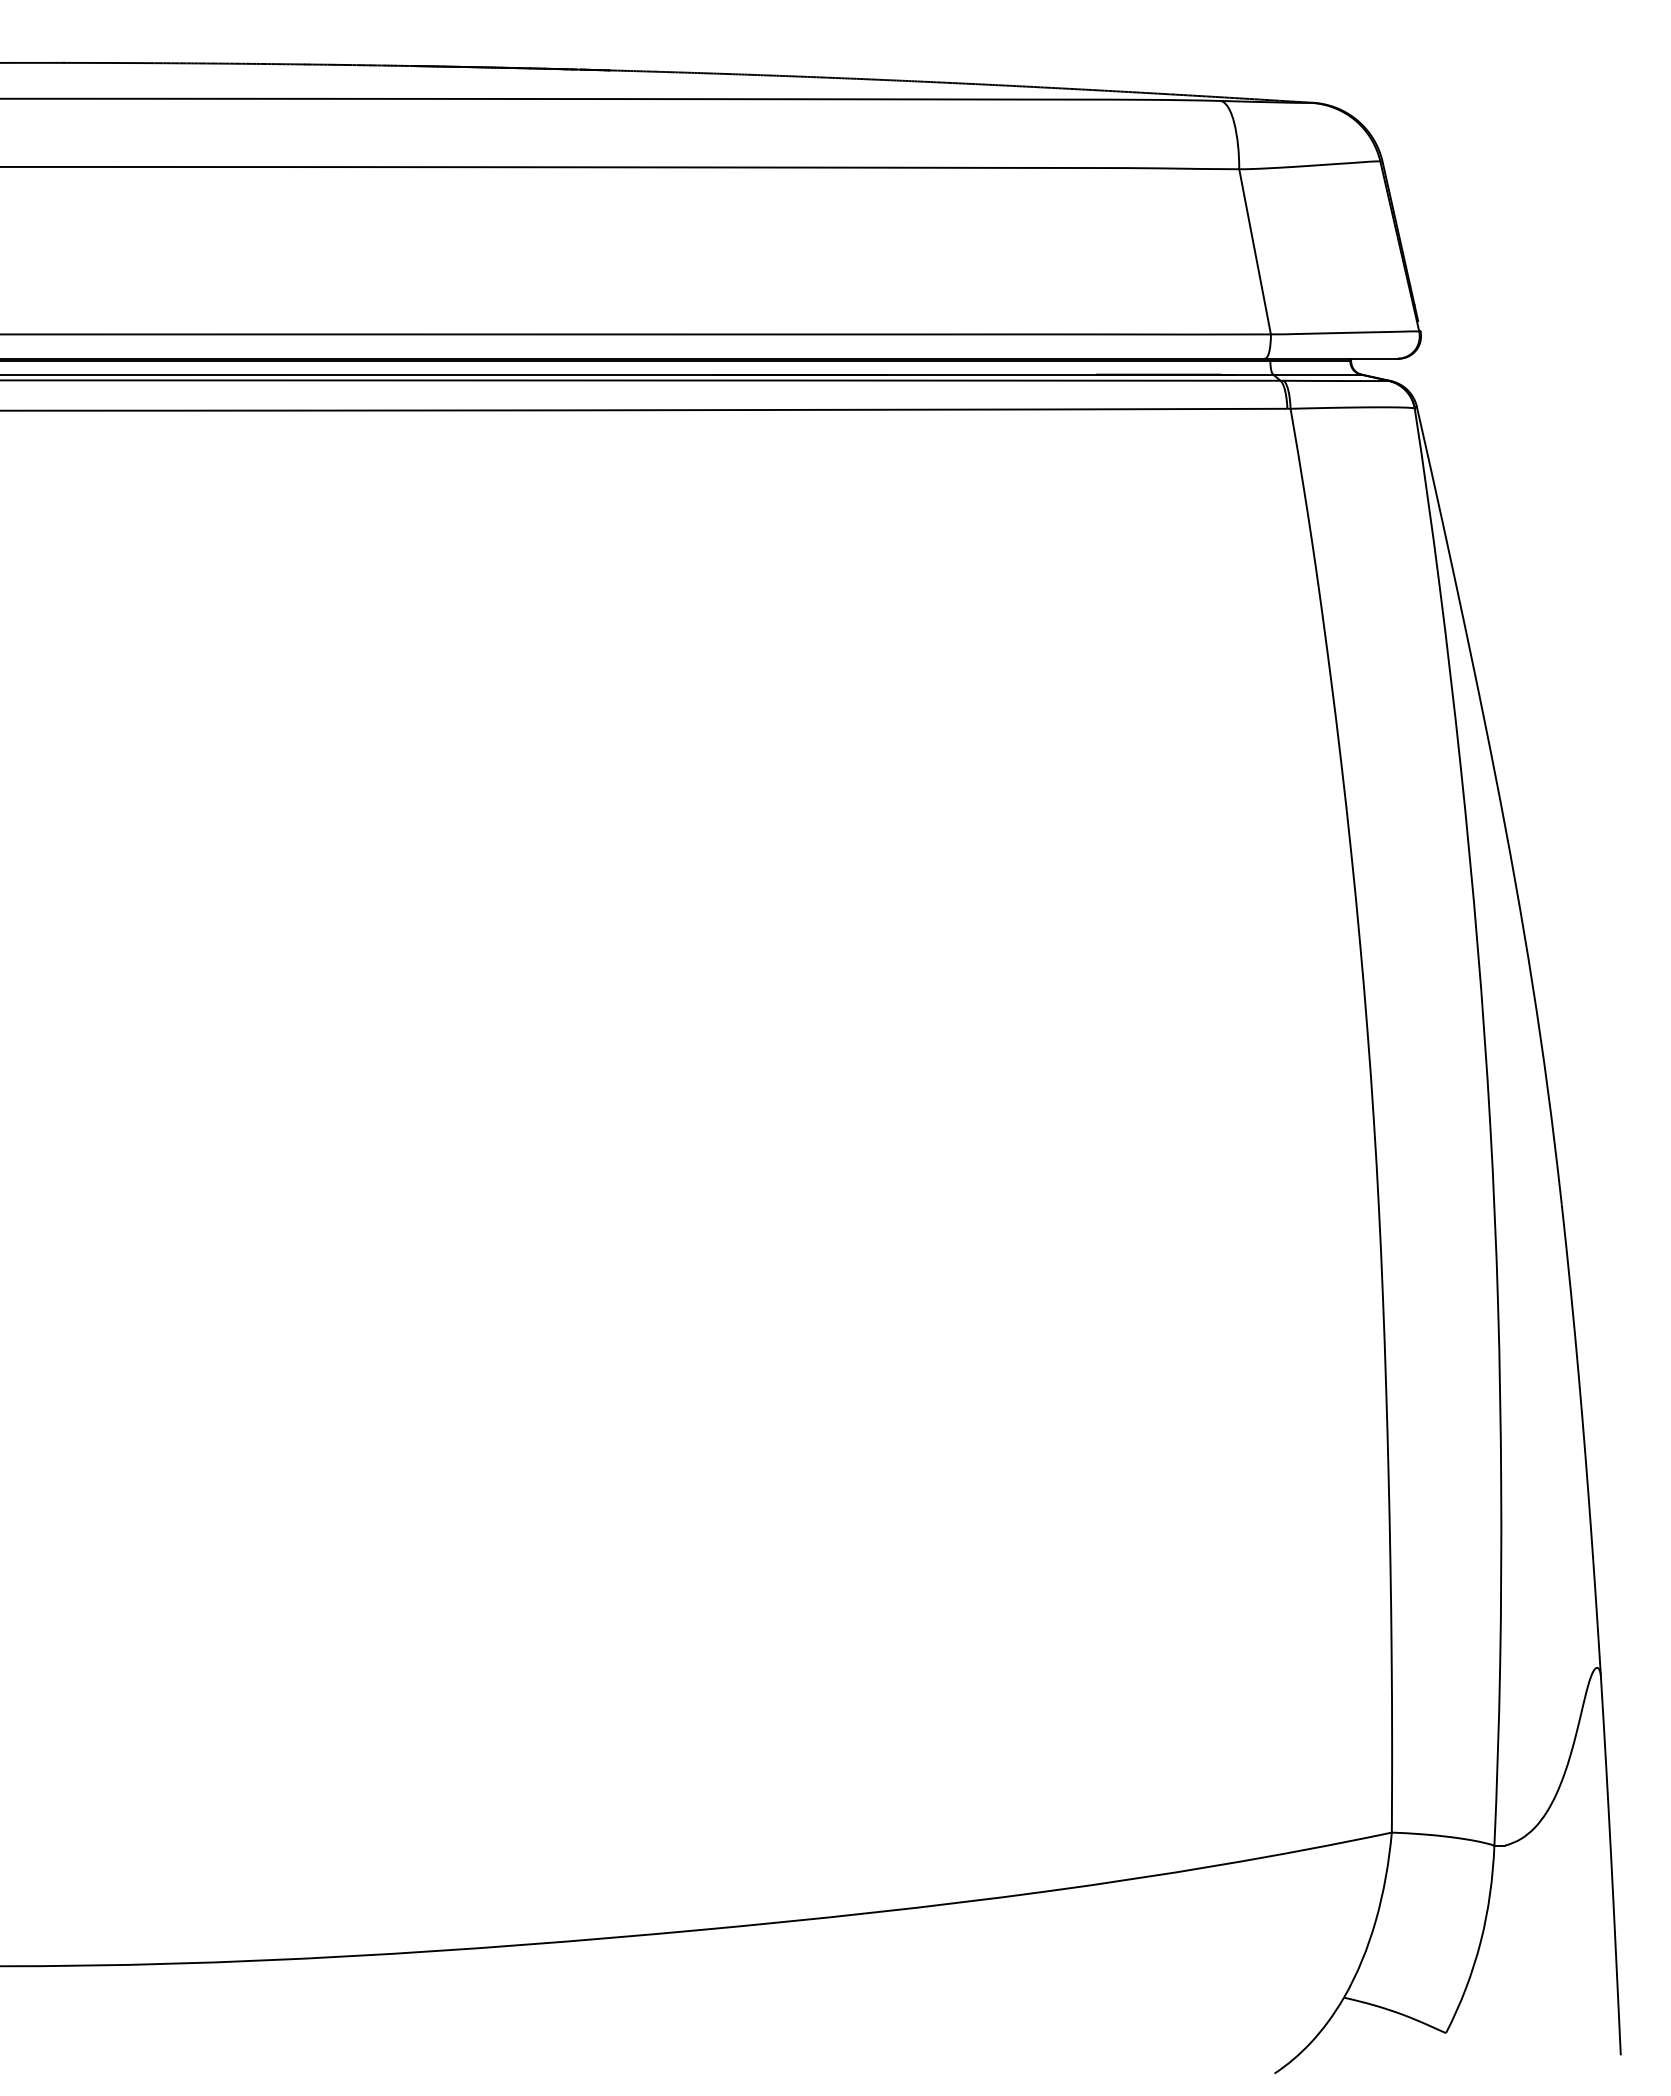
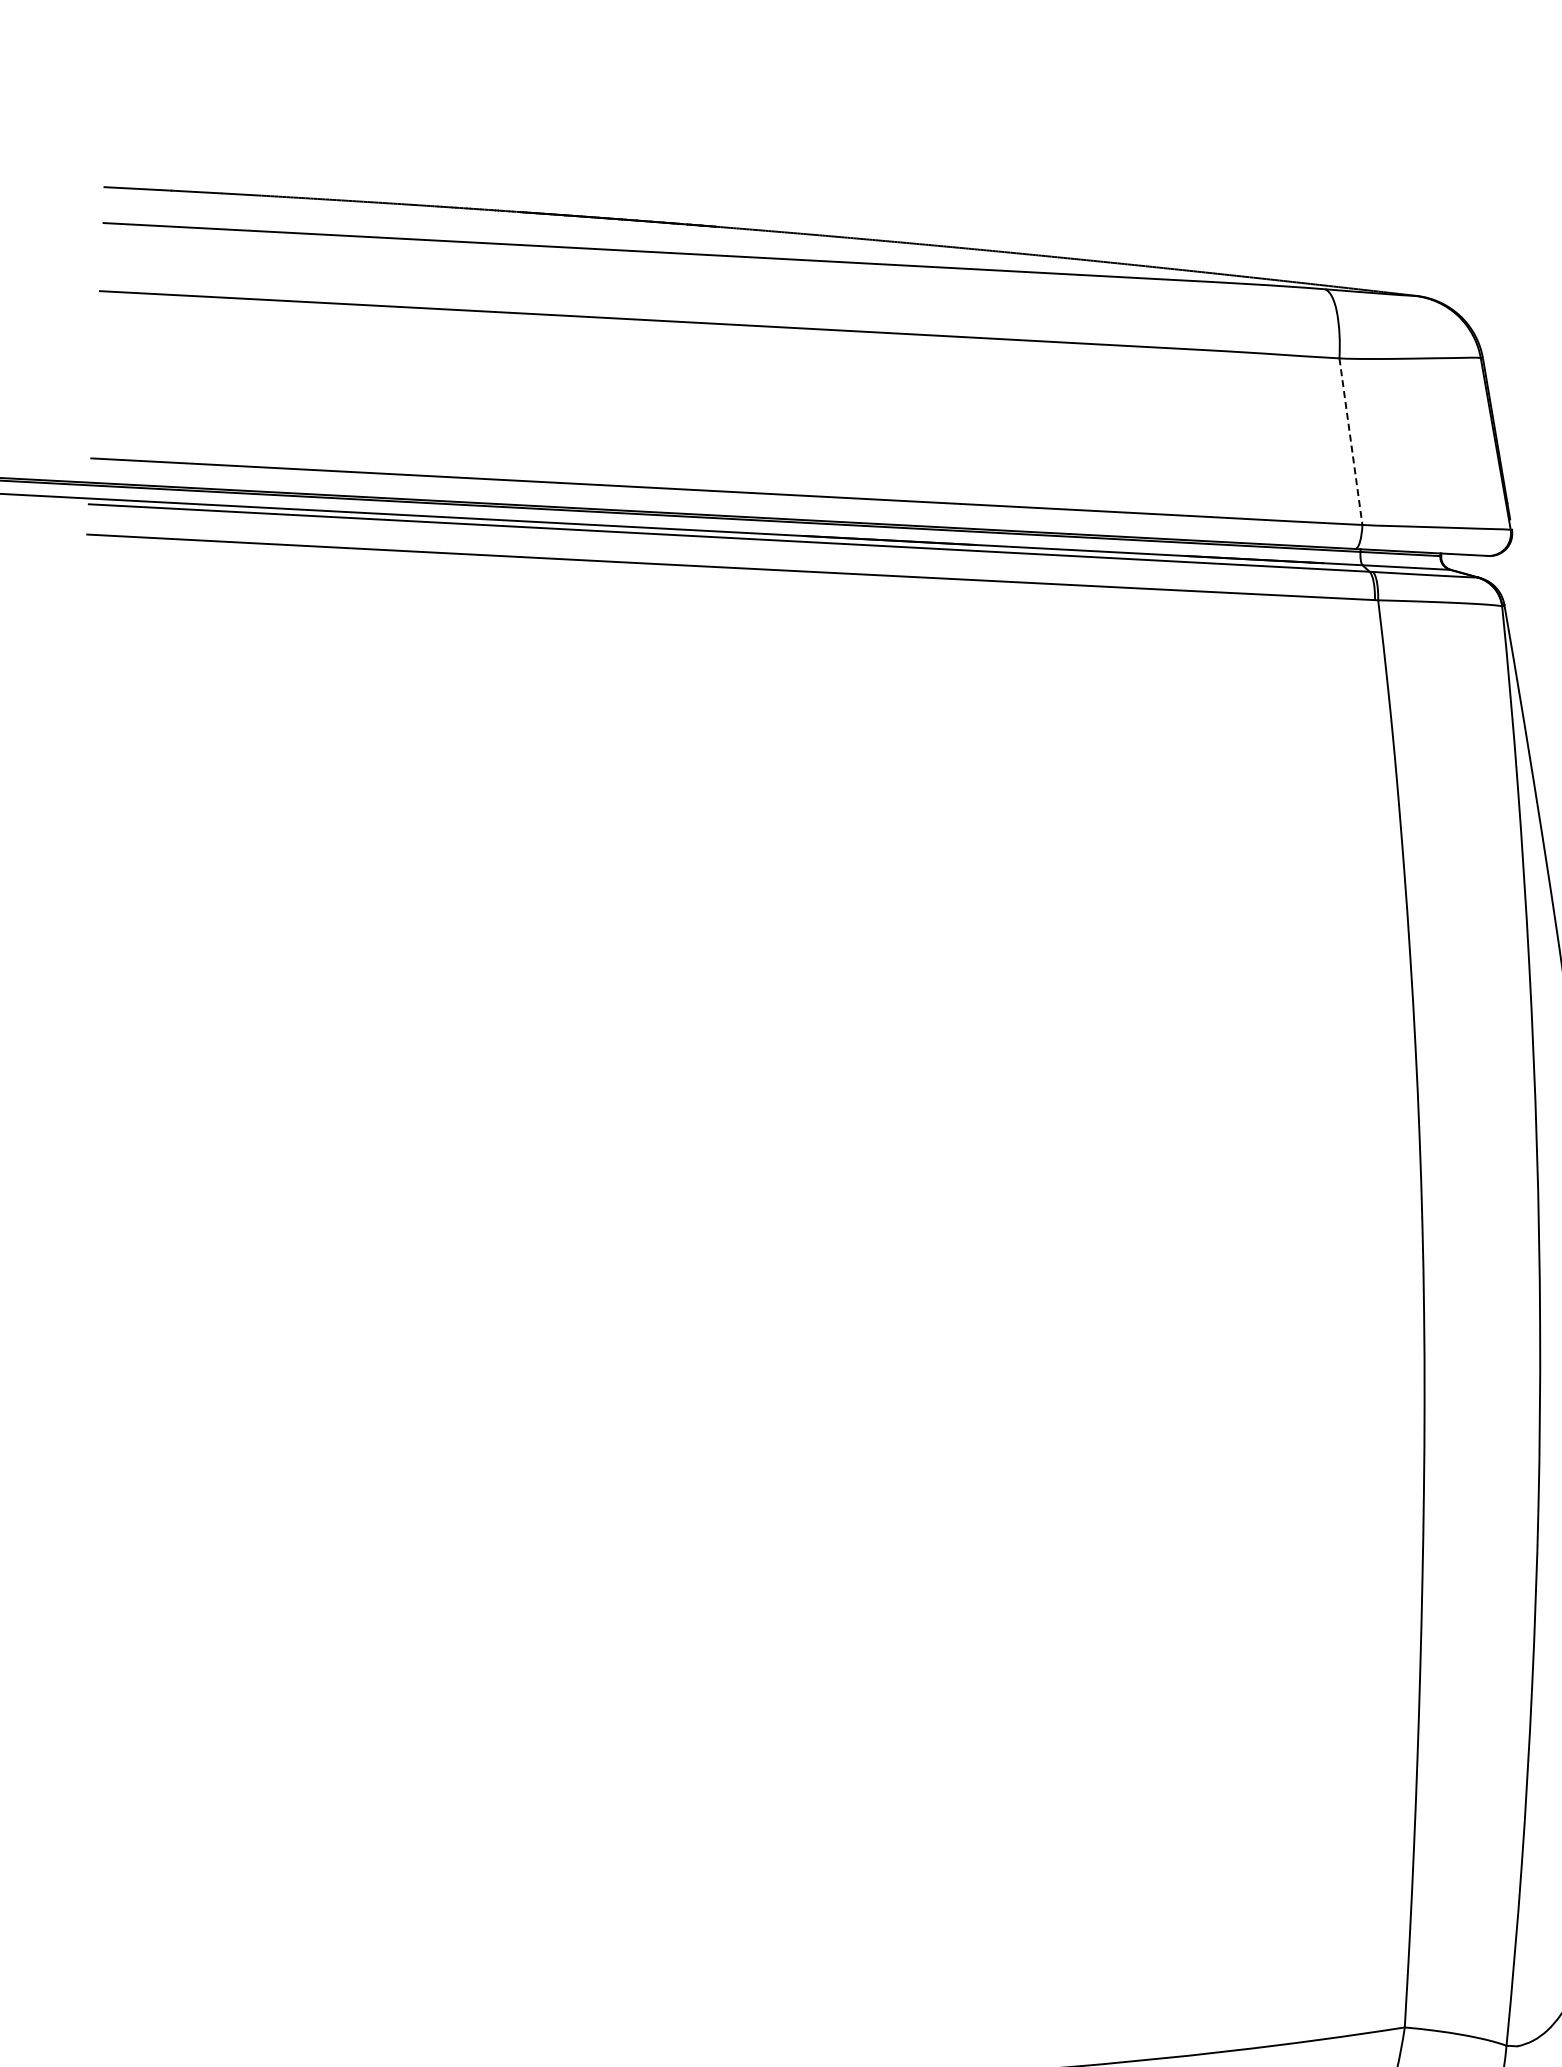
line: (1255, 252) -> (1351, 442), solid -> dashed

